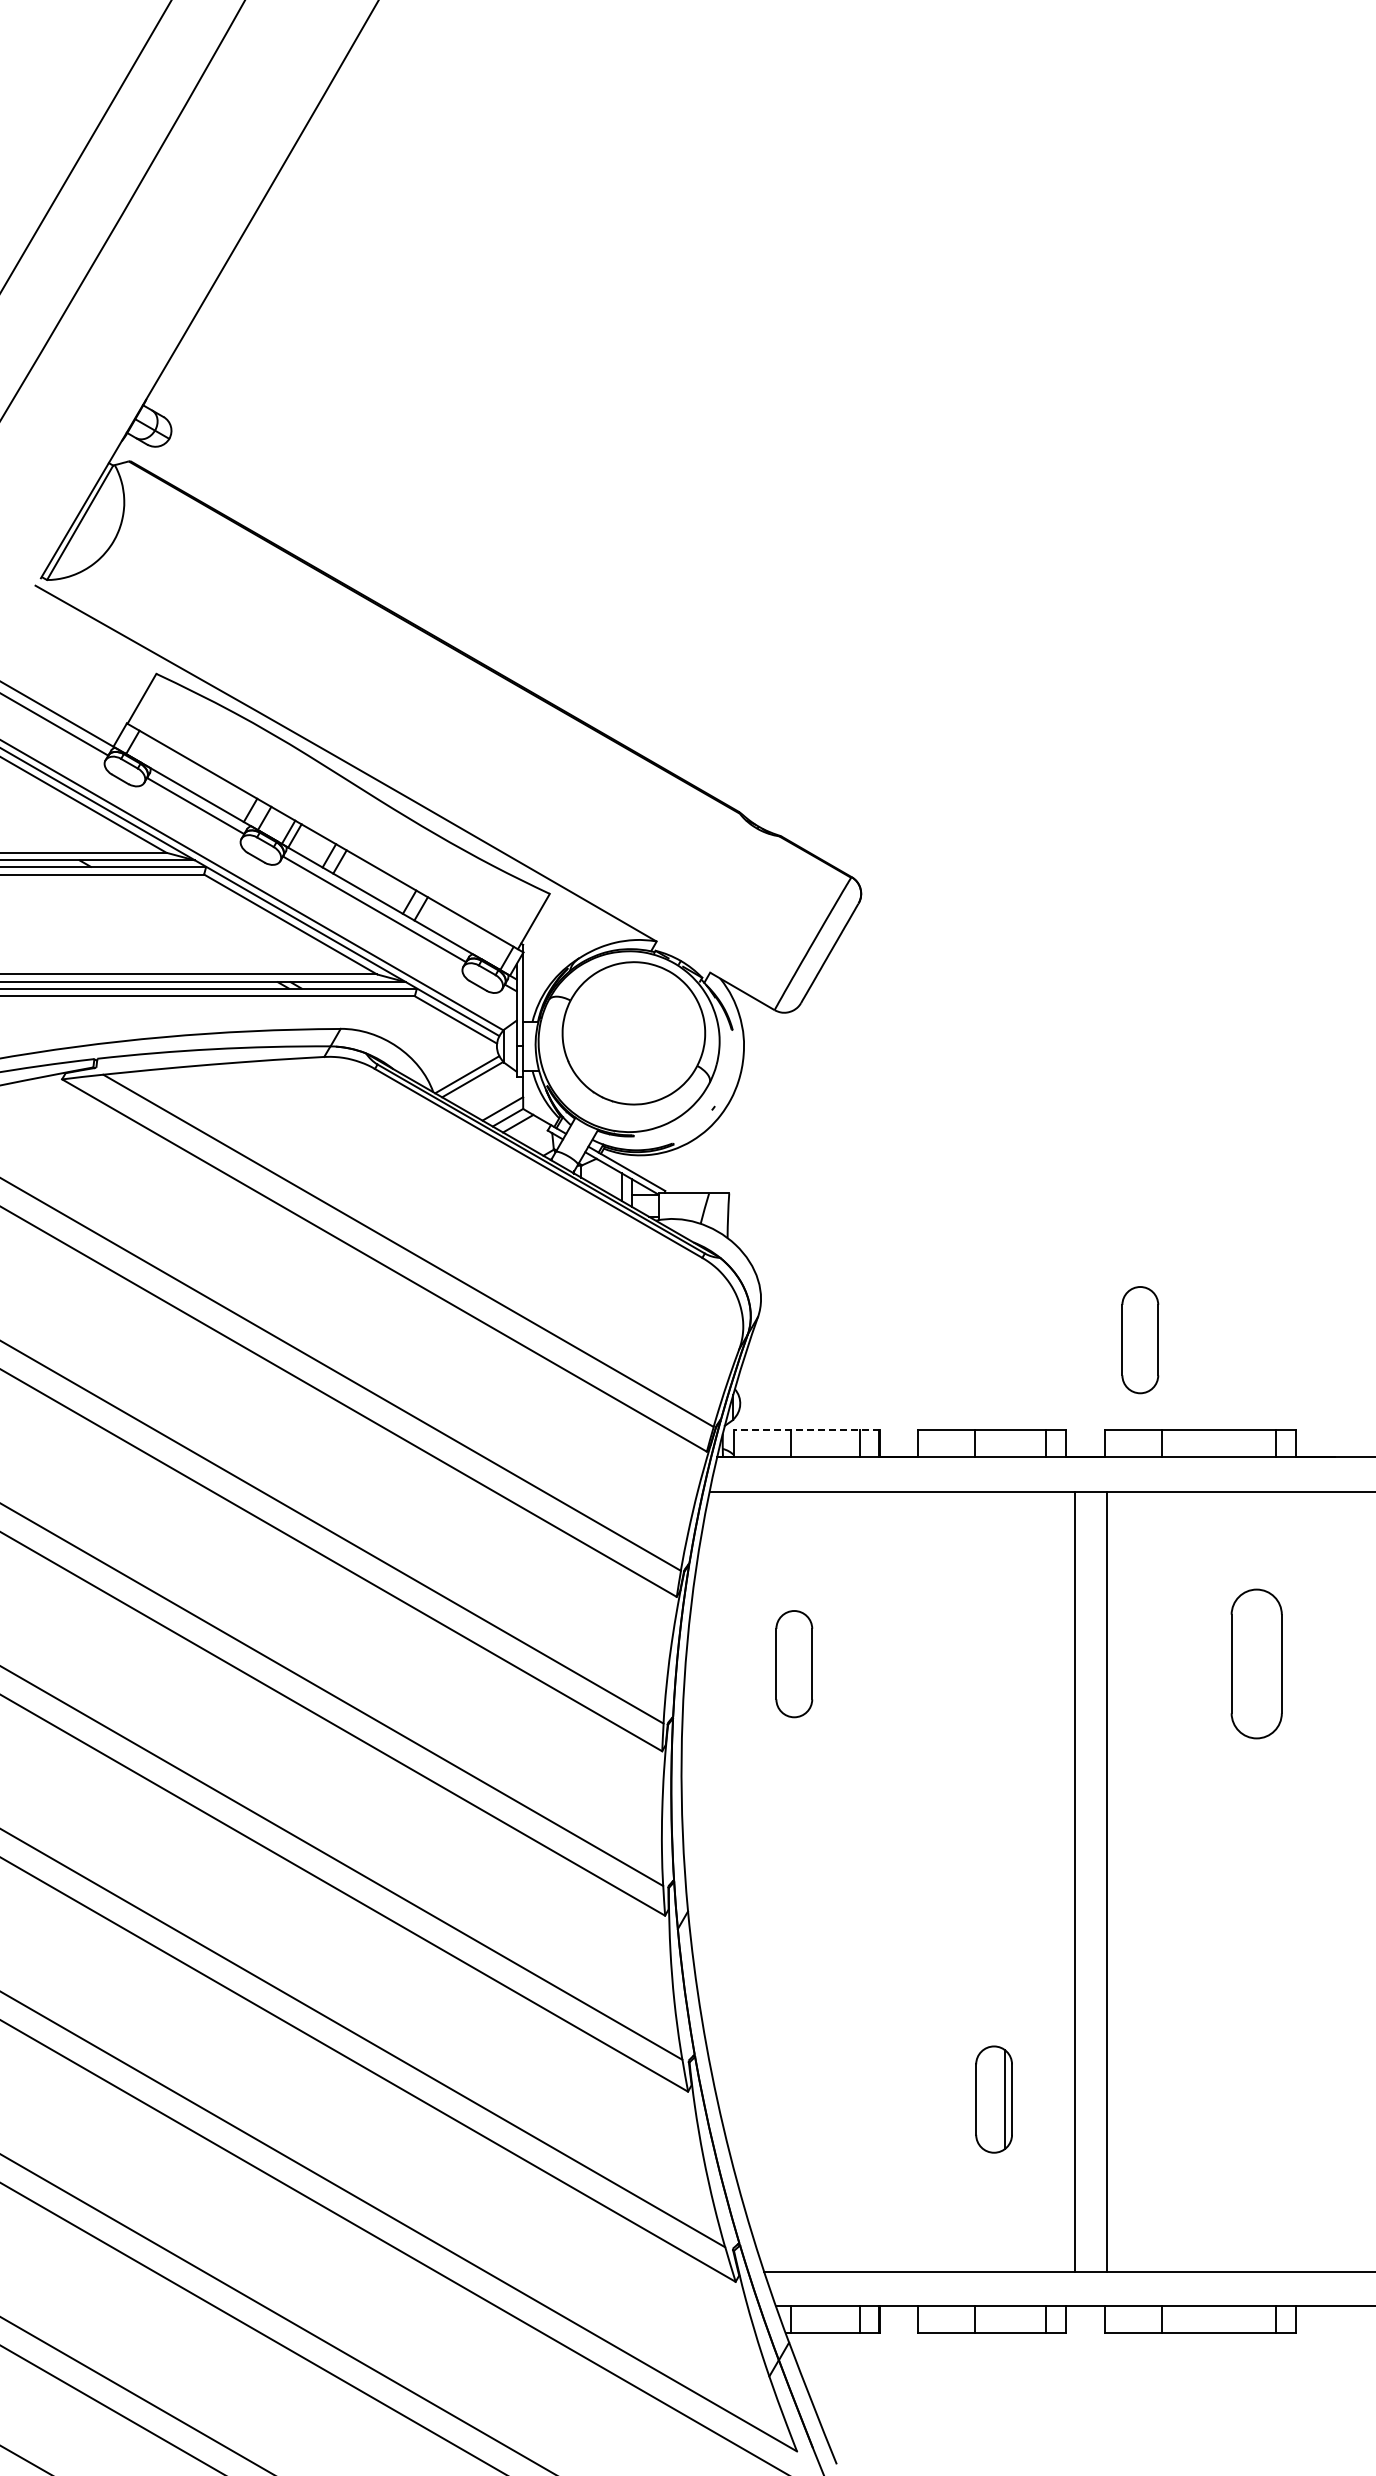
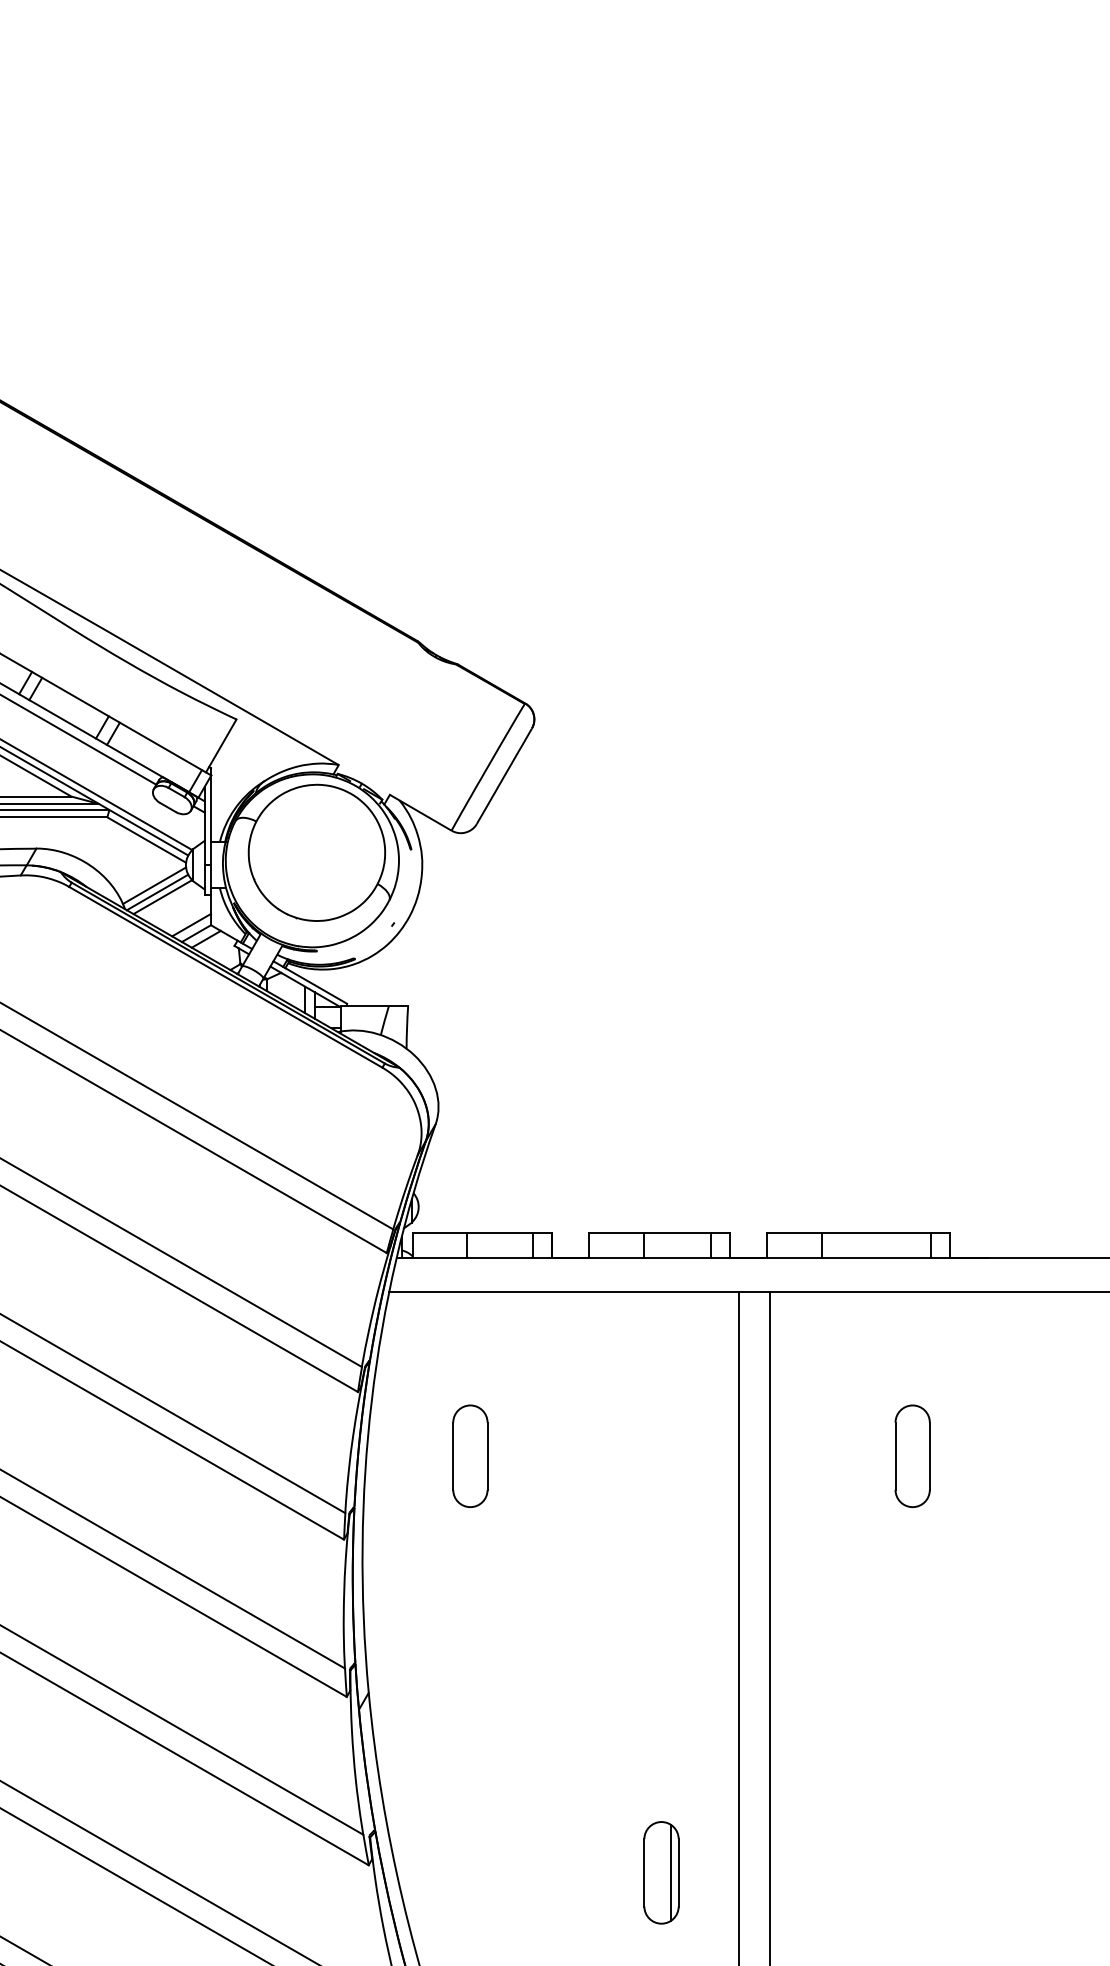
line: (464, 1067) -> (154, 885), added
part: (1140, 1340) -> (801, 1146), removed
line: (806, 1430) -> (482, 1232), dashed -> solid
part: (1256, 1664) -> (912, 1456), size x0.71

